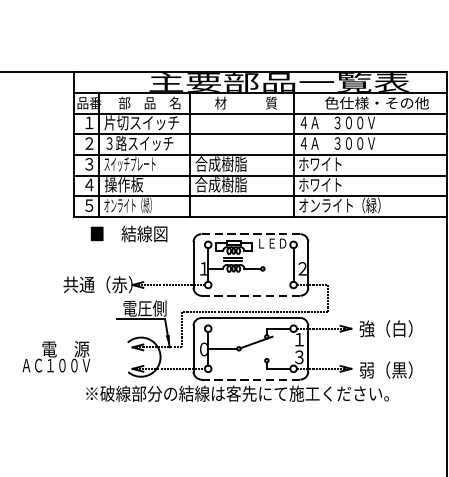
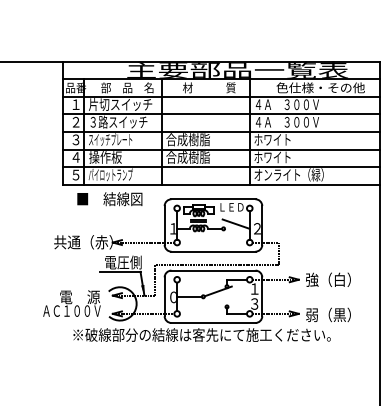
text: (129, 204) -> (110, 174), オンライト（緑） -> パイロットランプ
line: (249, 234) -> (212, 199), dashed -> solid
line: (276, 262) -> (235, 223), added
line: (250, 295) -> (213, 251), dashed -> solid
text: (55, 356) -> (71, 303), moved
line: (250, 379) -> (213, 322), dashed -> solid

